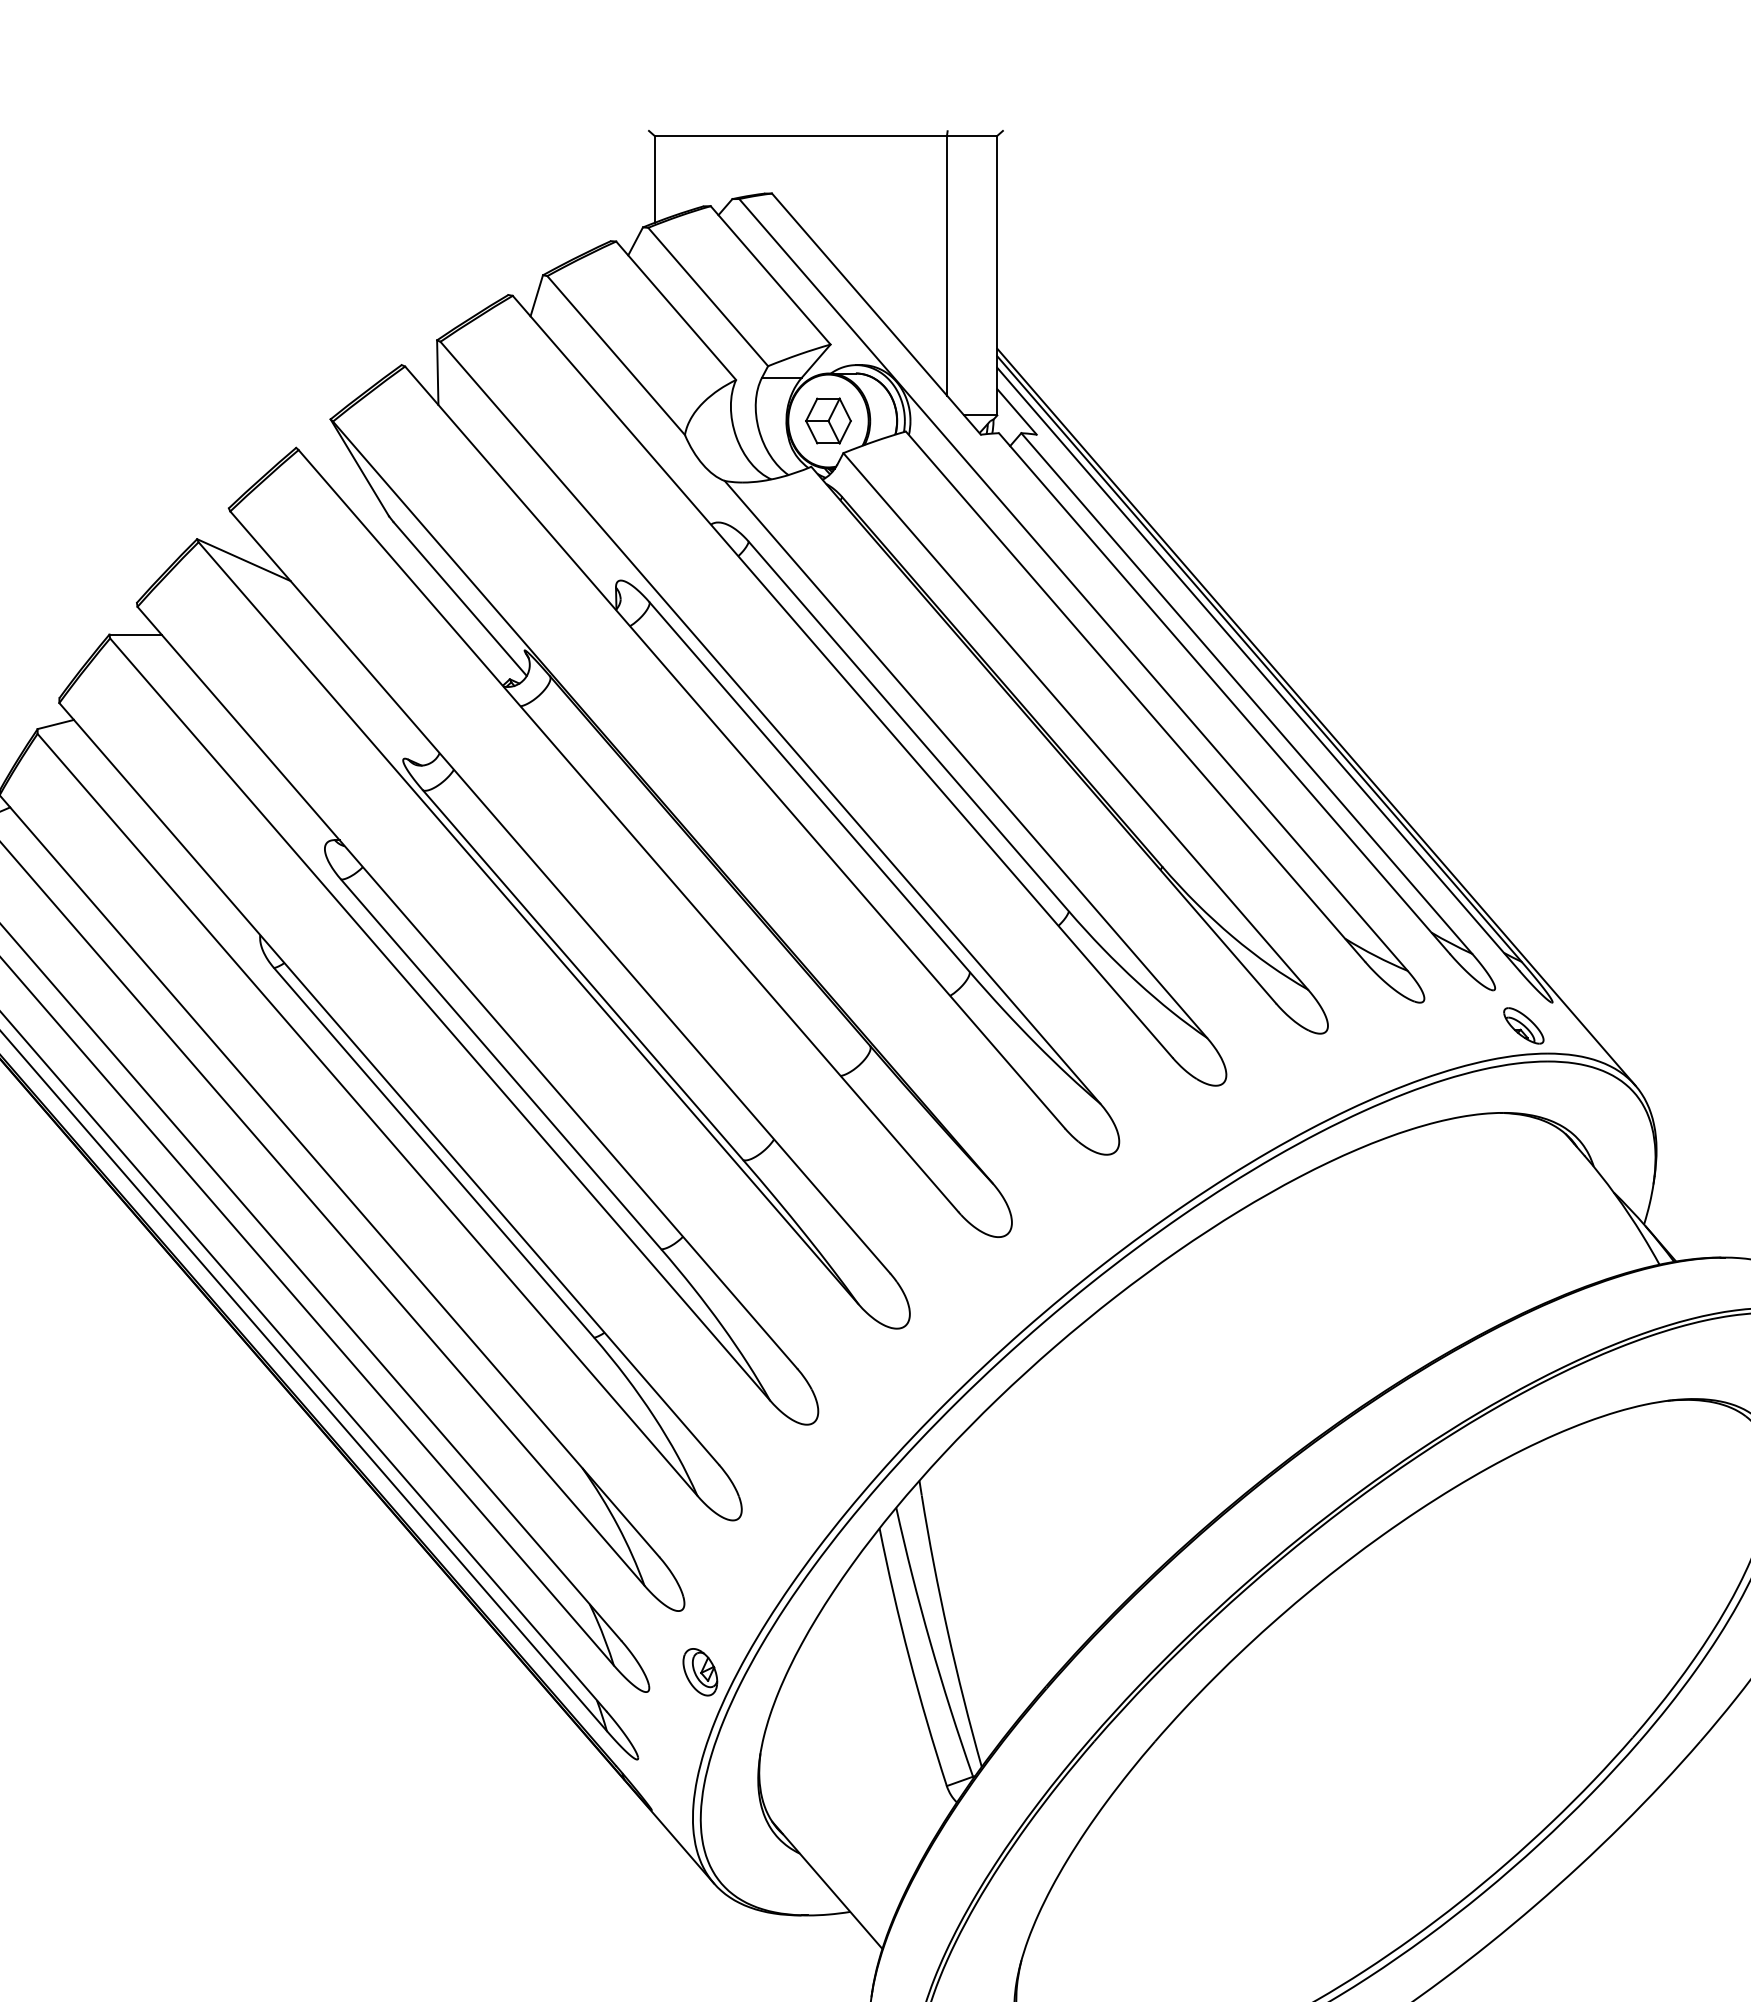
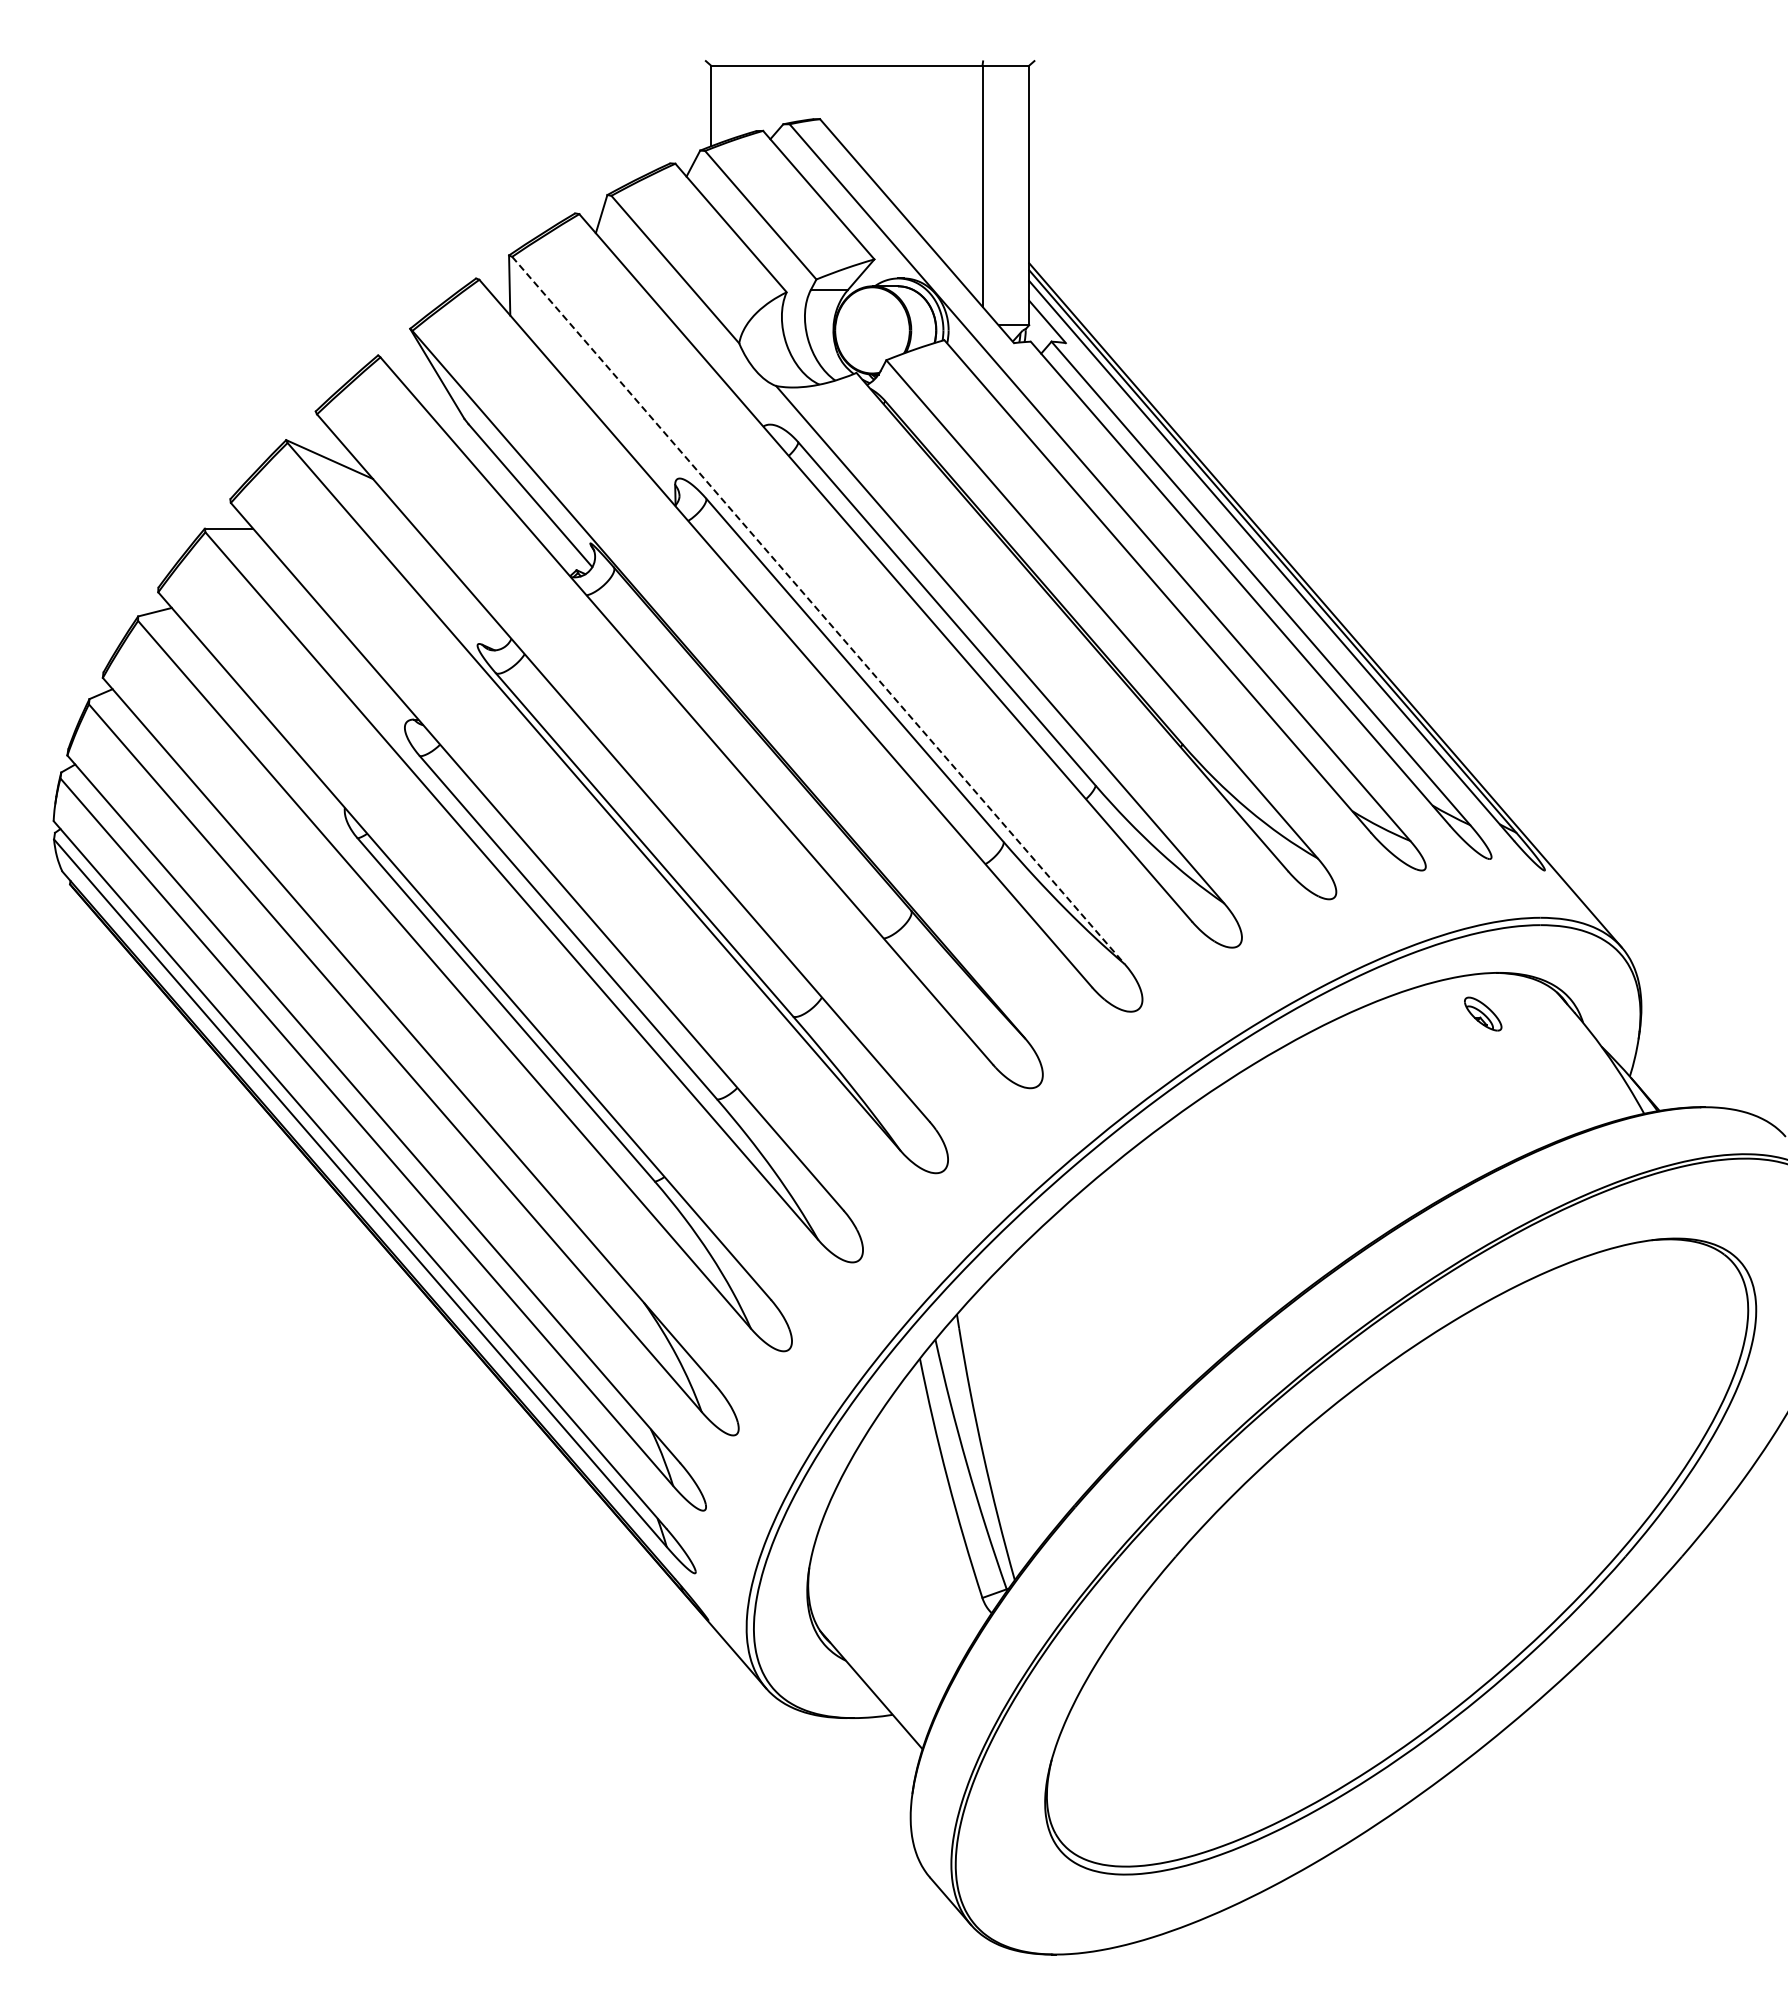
part: (828, 421) -> (872, 330), removed
line: (770, 722) -> (818, 610), solid -> dashed
part: (1524, 1025) -> (1483, 1013), moved
part: (700, 1671) -> (753, 1491), removed

